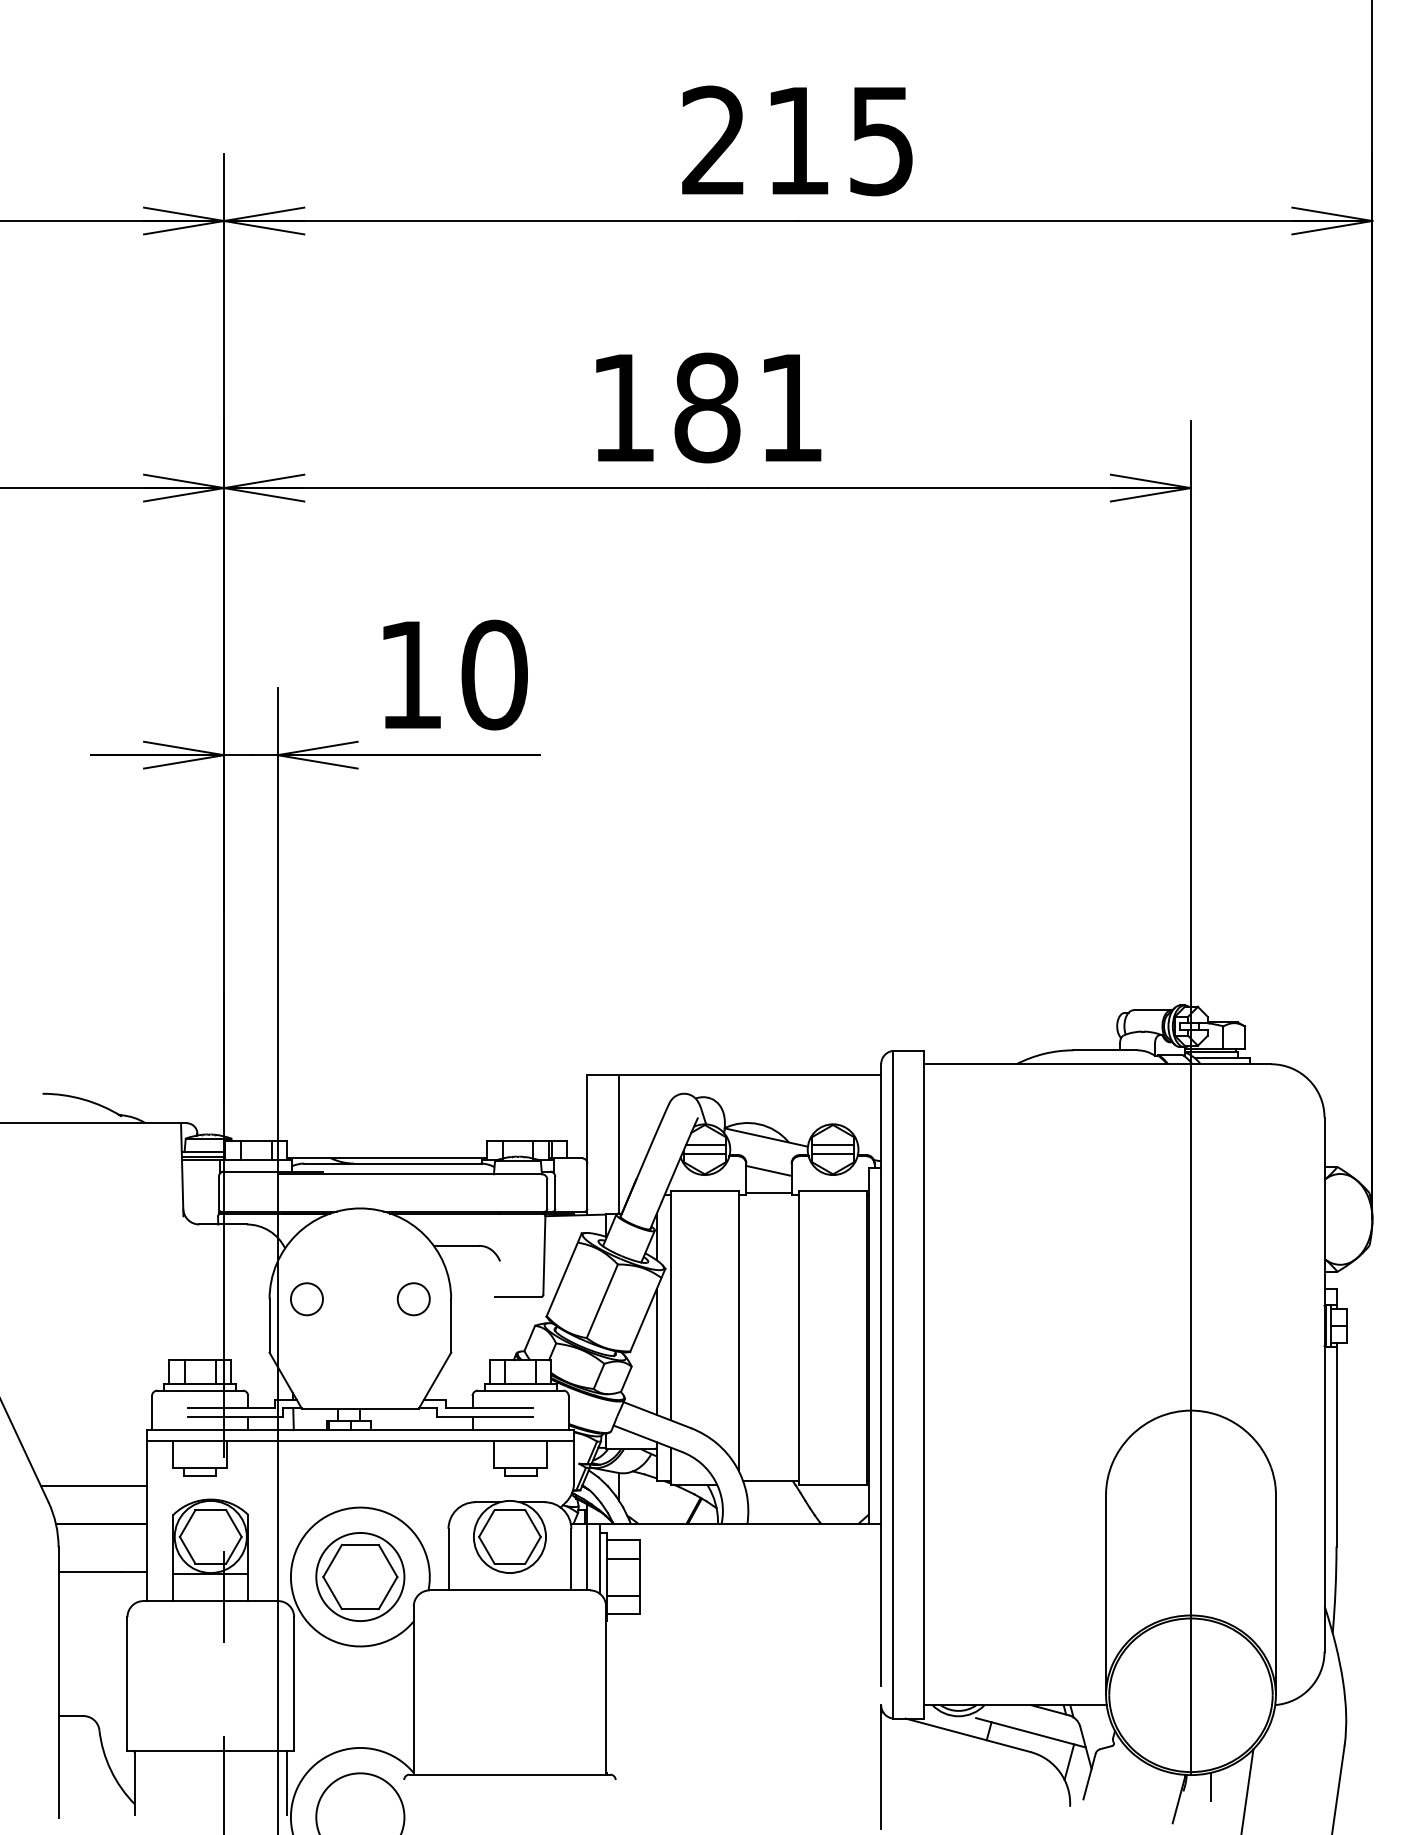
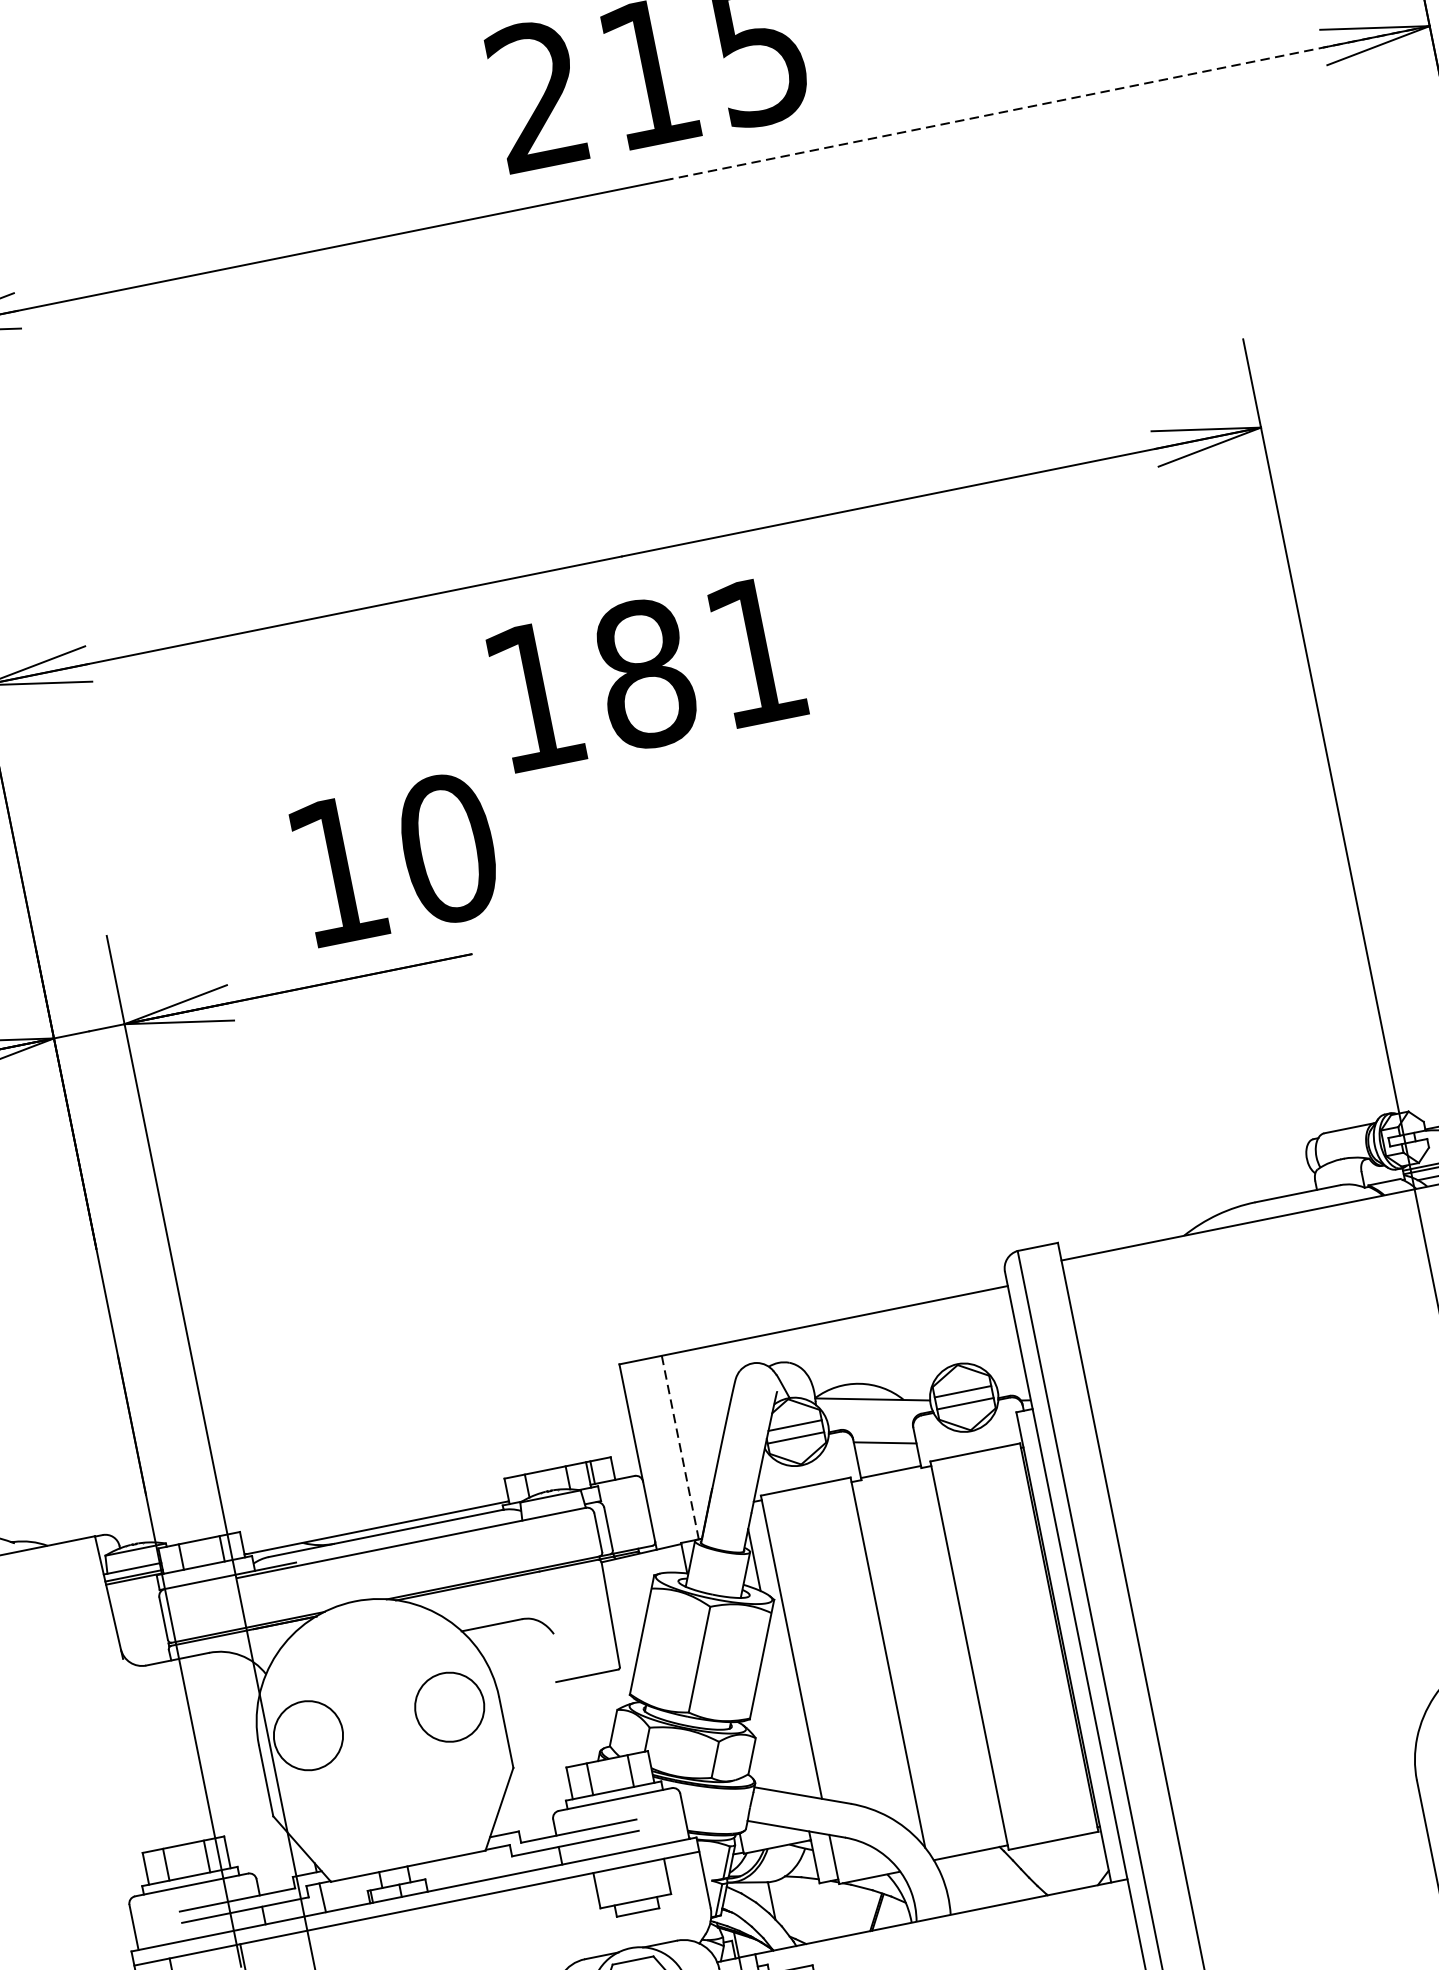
line: (1084, 221) -> (1049, 103), solid -> dashed
text: (708, 407) -> (646, 673), moved
text: (455, 674) -> (396, 858), moved
line: (619, 1144) -> (680, 1447), solid -> dashed
circle: (306, 1299) -> (307, 1736), size x1.6
circle: (413, 1299) -> (449, 1707), size x1.6
line: (656, 1351) -> (784, 1711), removed

